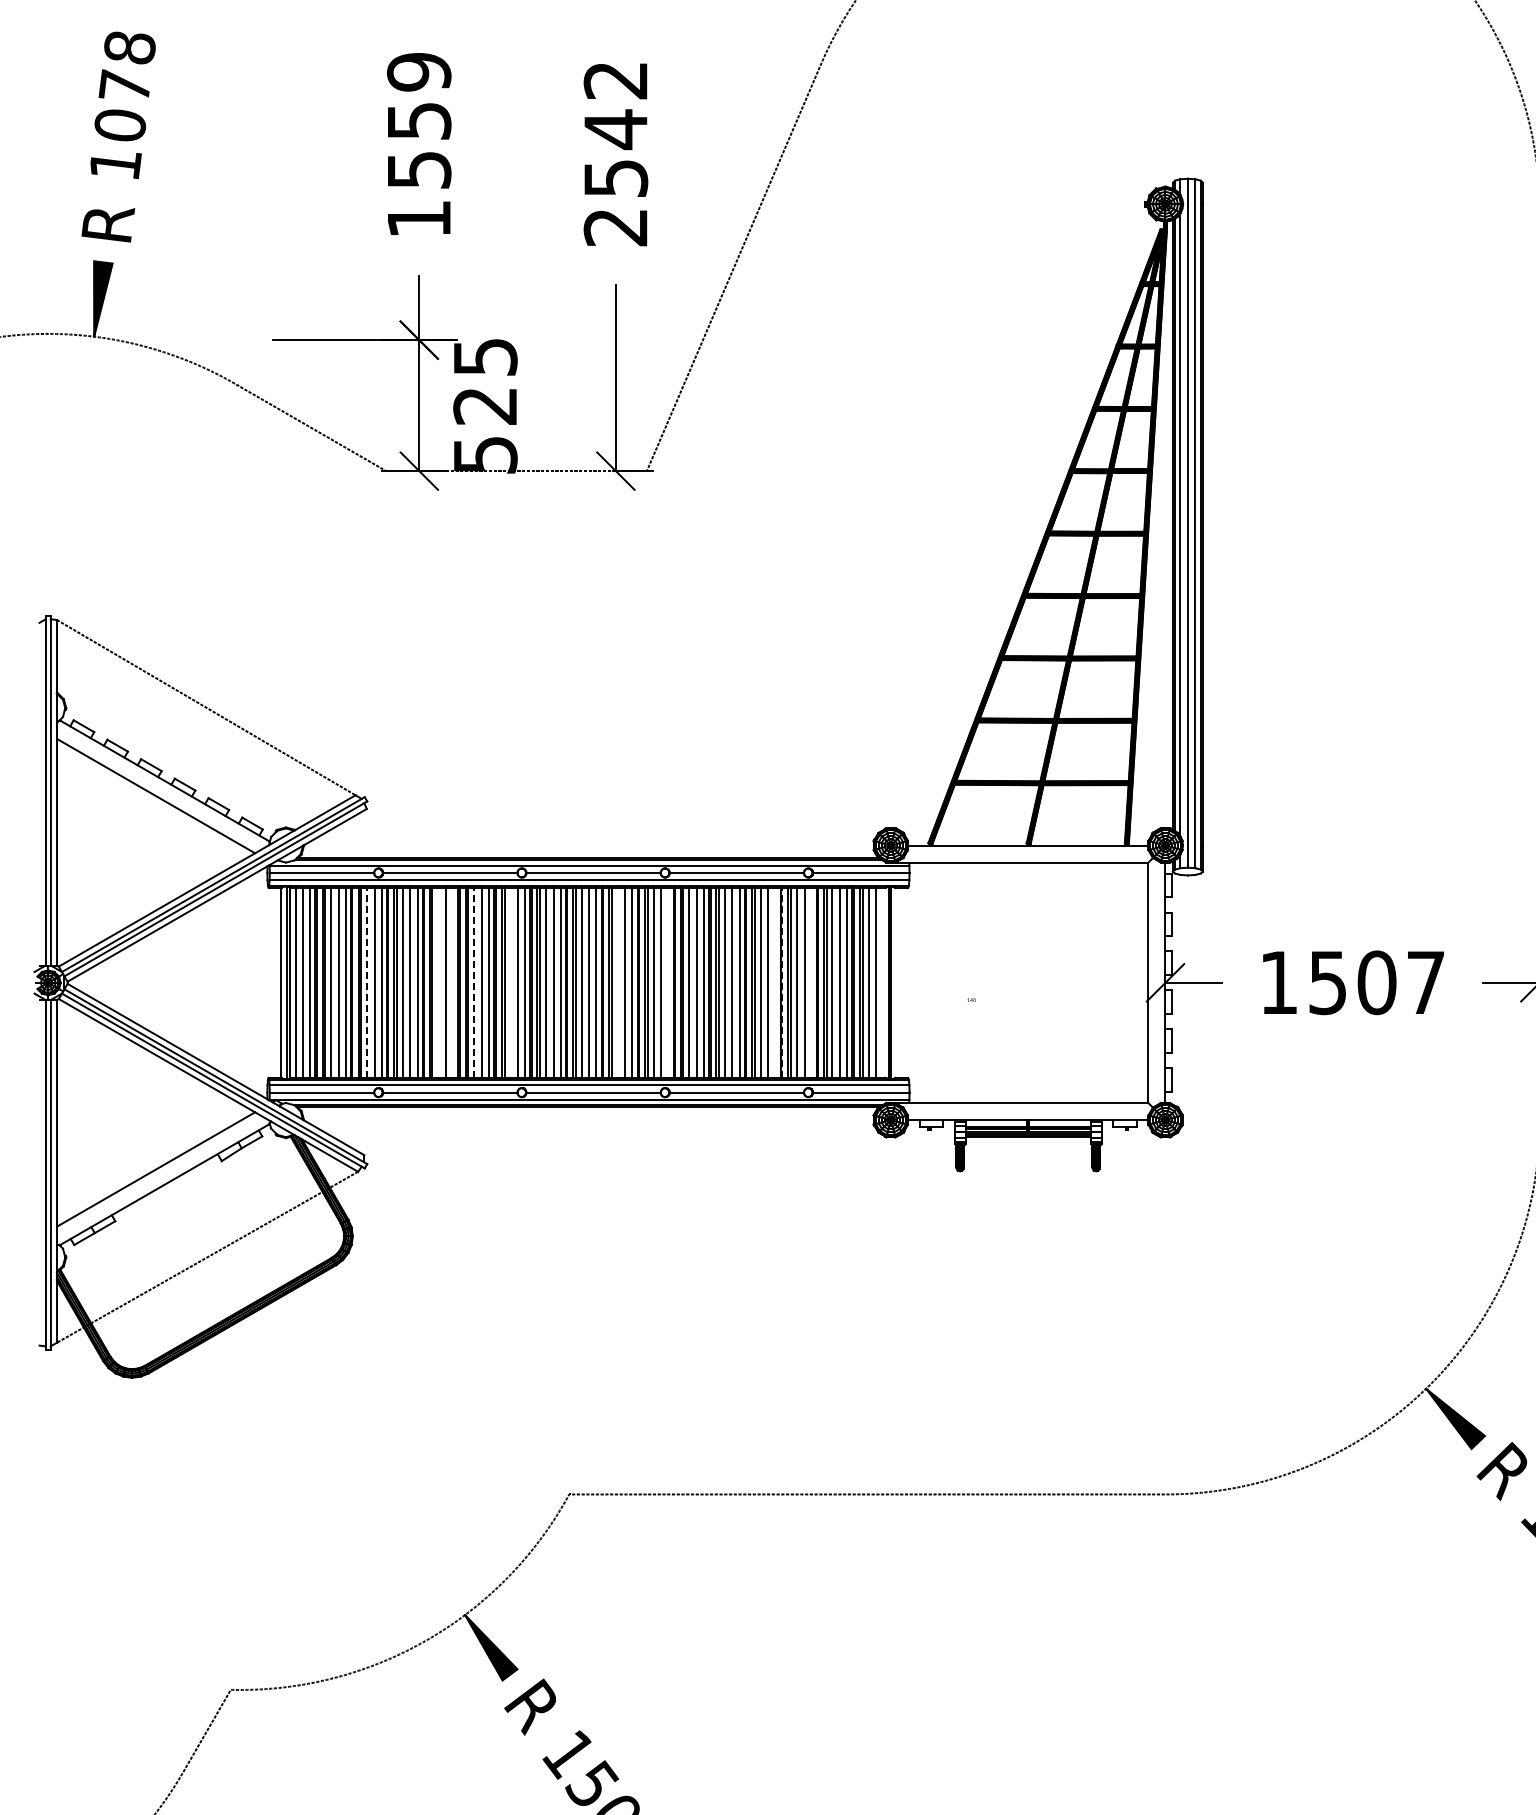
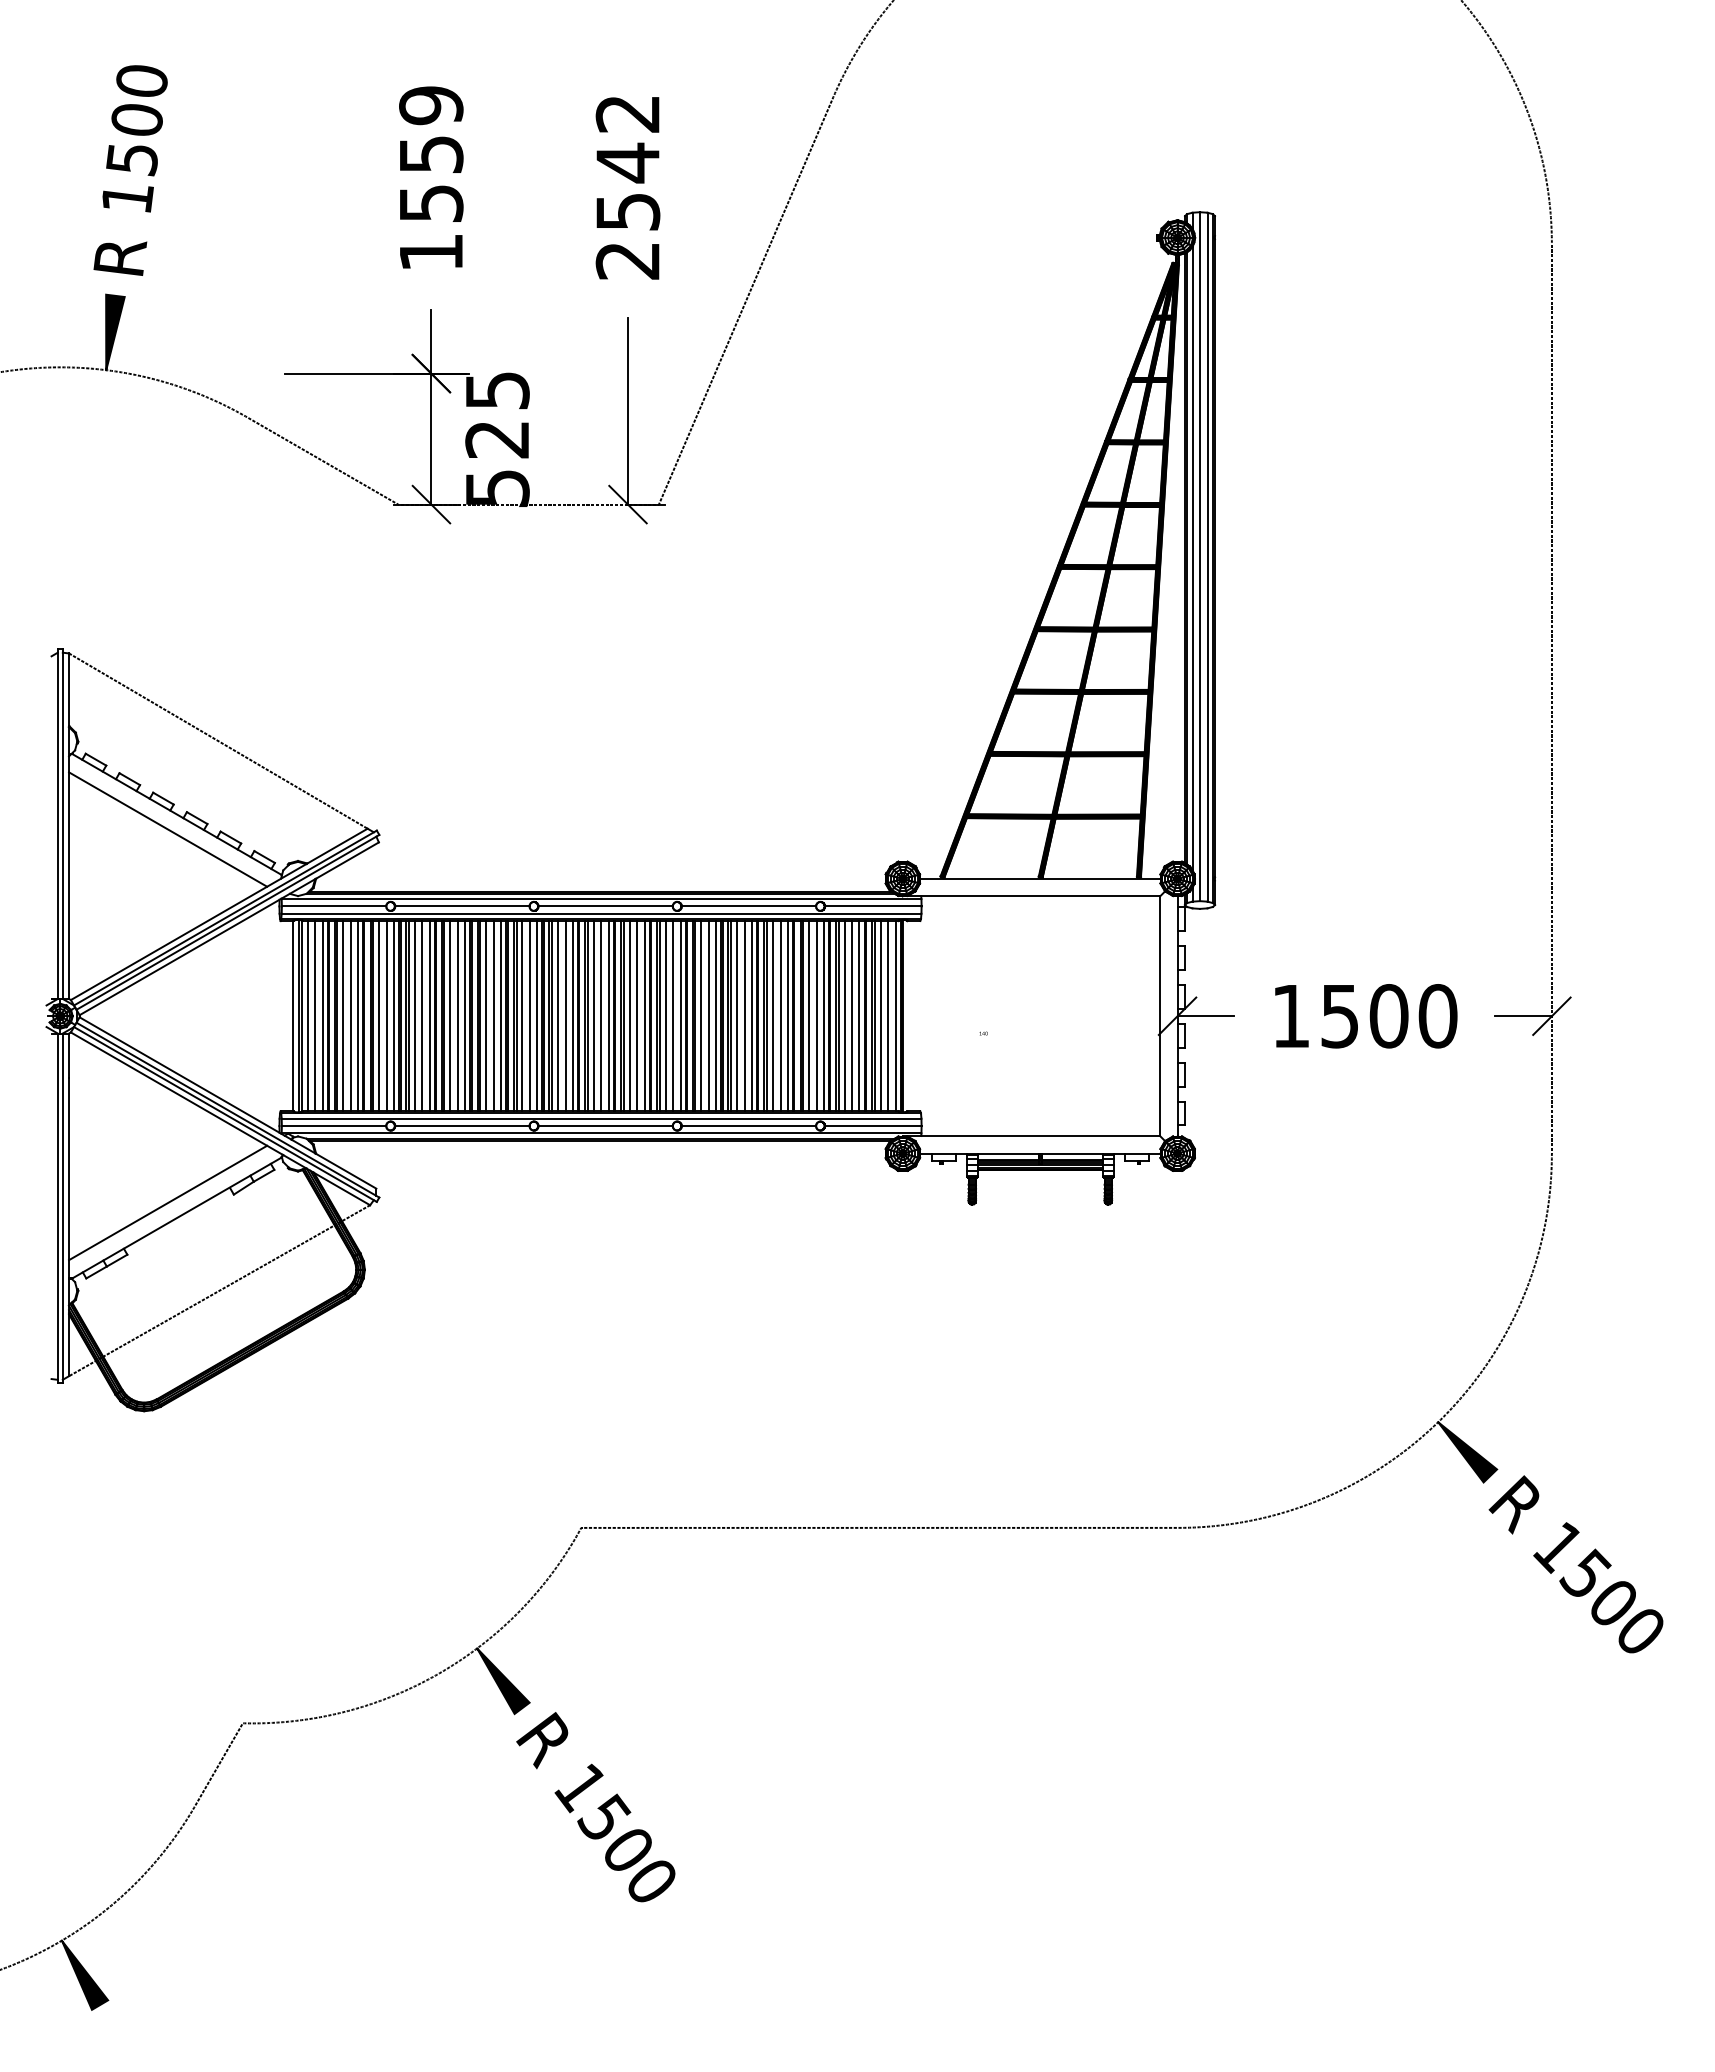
text: (124, 87) -> (136, 120), 1078 -> 1500
line: (367, 982) -> (379, 1015), dashed -> solid
line: (474, 982) -> (486, 1015), dashed -> solid
line: (782, 982) -> (794, 1015), dashed -> solid
line: (438, 983) -> (450, 1016), added
line: (453, 983) -> (465, 1016), added
line: (510, 983) -> (522, 1016), added
line: (617, 983) -> (629, 1016), added
line: (668, 983) -> (680, 1016), added
line: (775, 983) -> (787, 1016), added
line: (811, 983) -> (823, 1016), added
line: (883, 983) -> (895, 1016), added
text: (1425, 983) -> (1437, 1016), 1507 -> 1500

